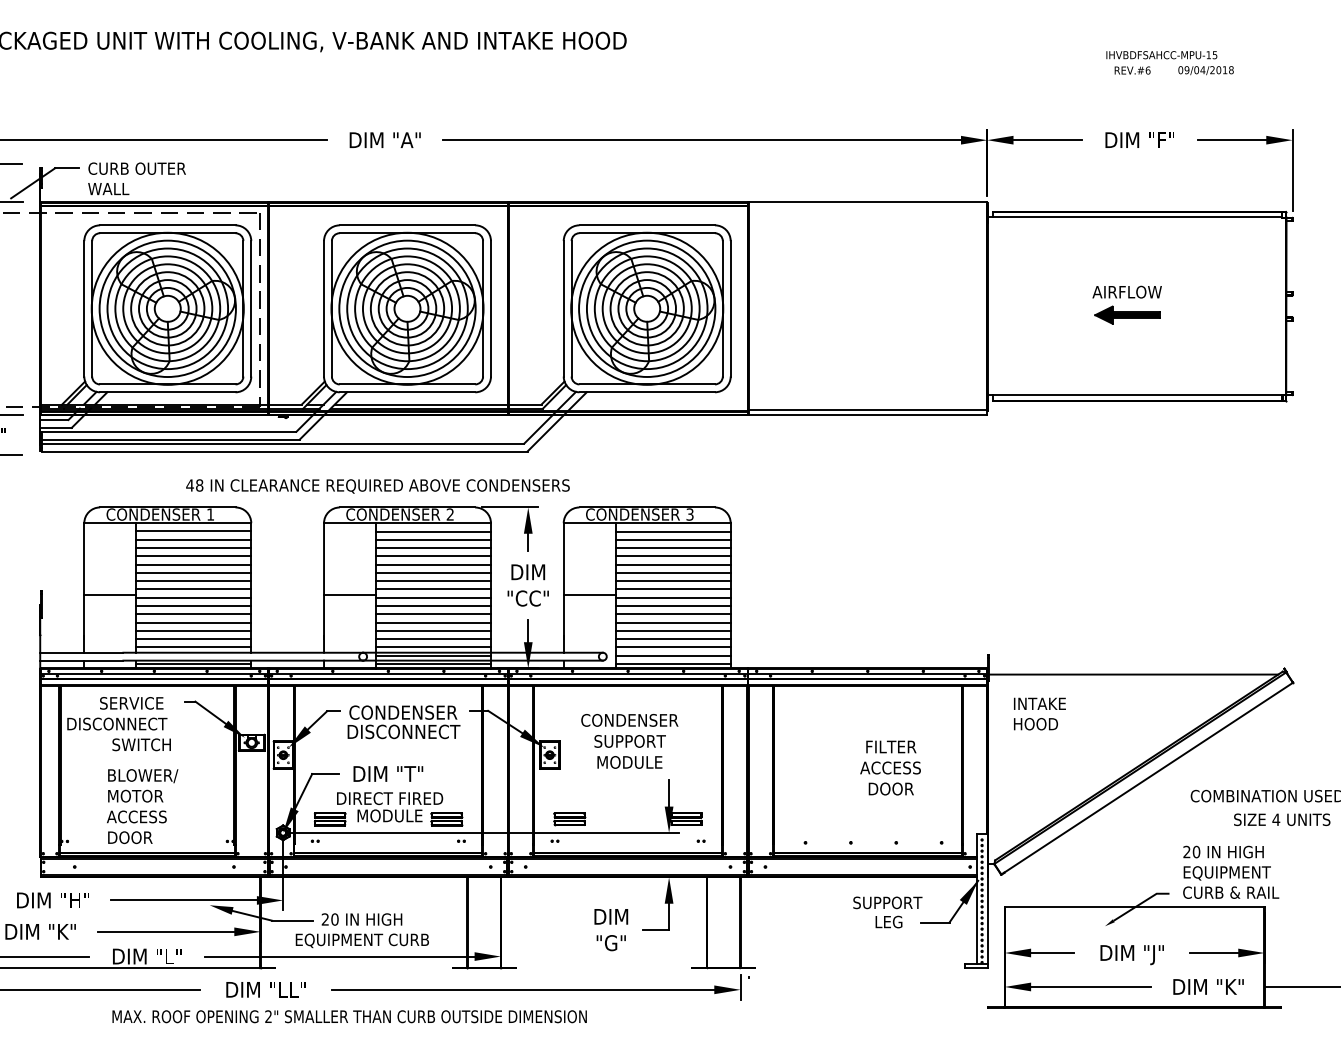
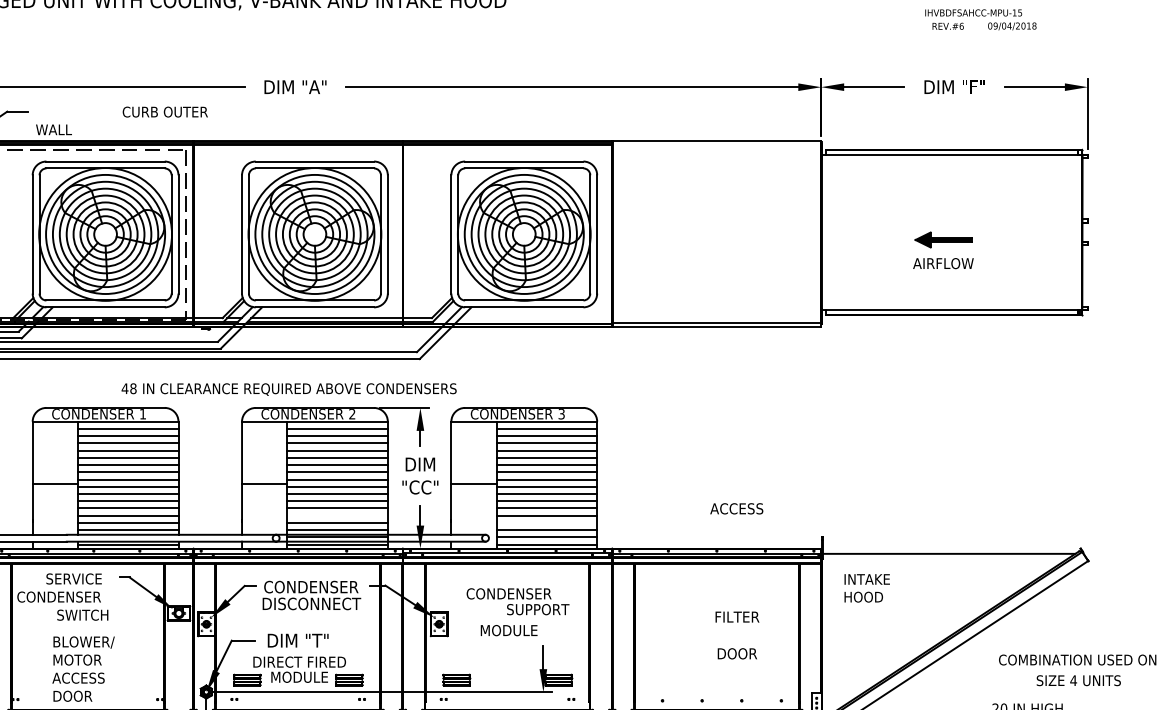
text: (136, 168) -> (164, 111), moved
text: (1126, 291) -> (942, 262), moved
line: (432, 630) -> (336, 515), removed
line: (672, 639) -> (546, 523), removed
text: (116, 723) -> (60, 596), DISCONNECT -> CONDENSER
text: (629, 741) -> (537, 609), moved
text: (890, 767) -> (736, 508), moved

